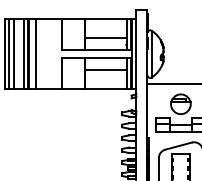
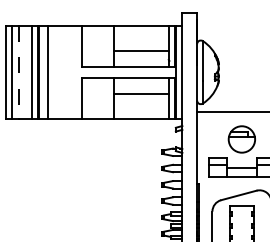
line: (14, 54) -> (19, 72), solid -> dashed

